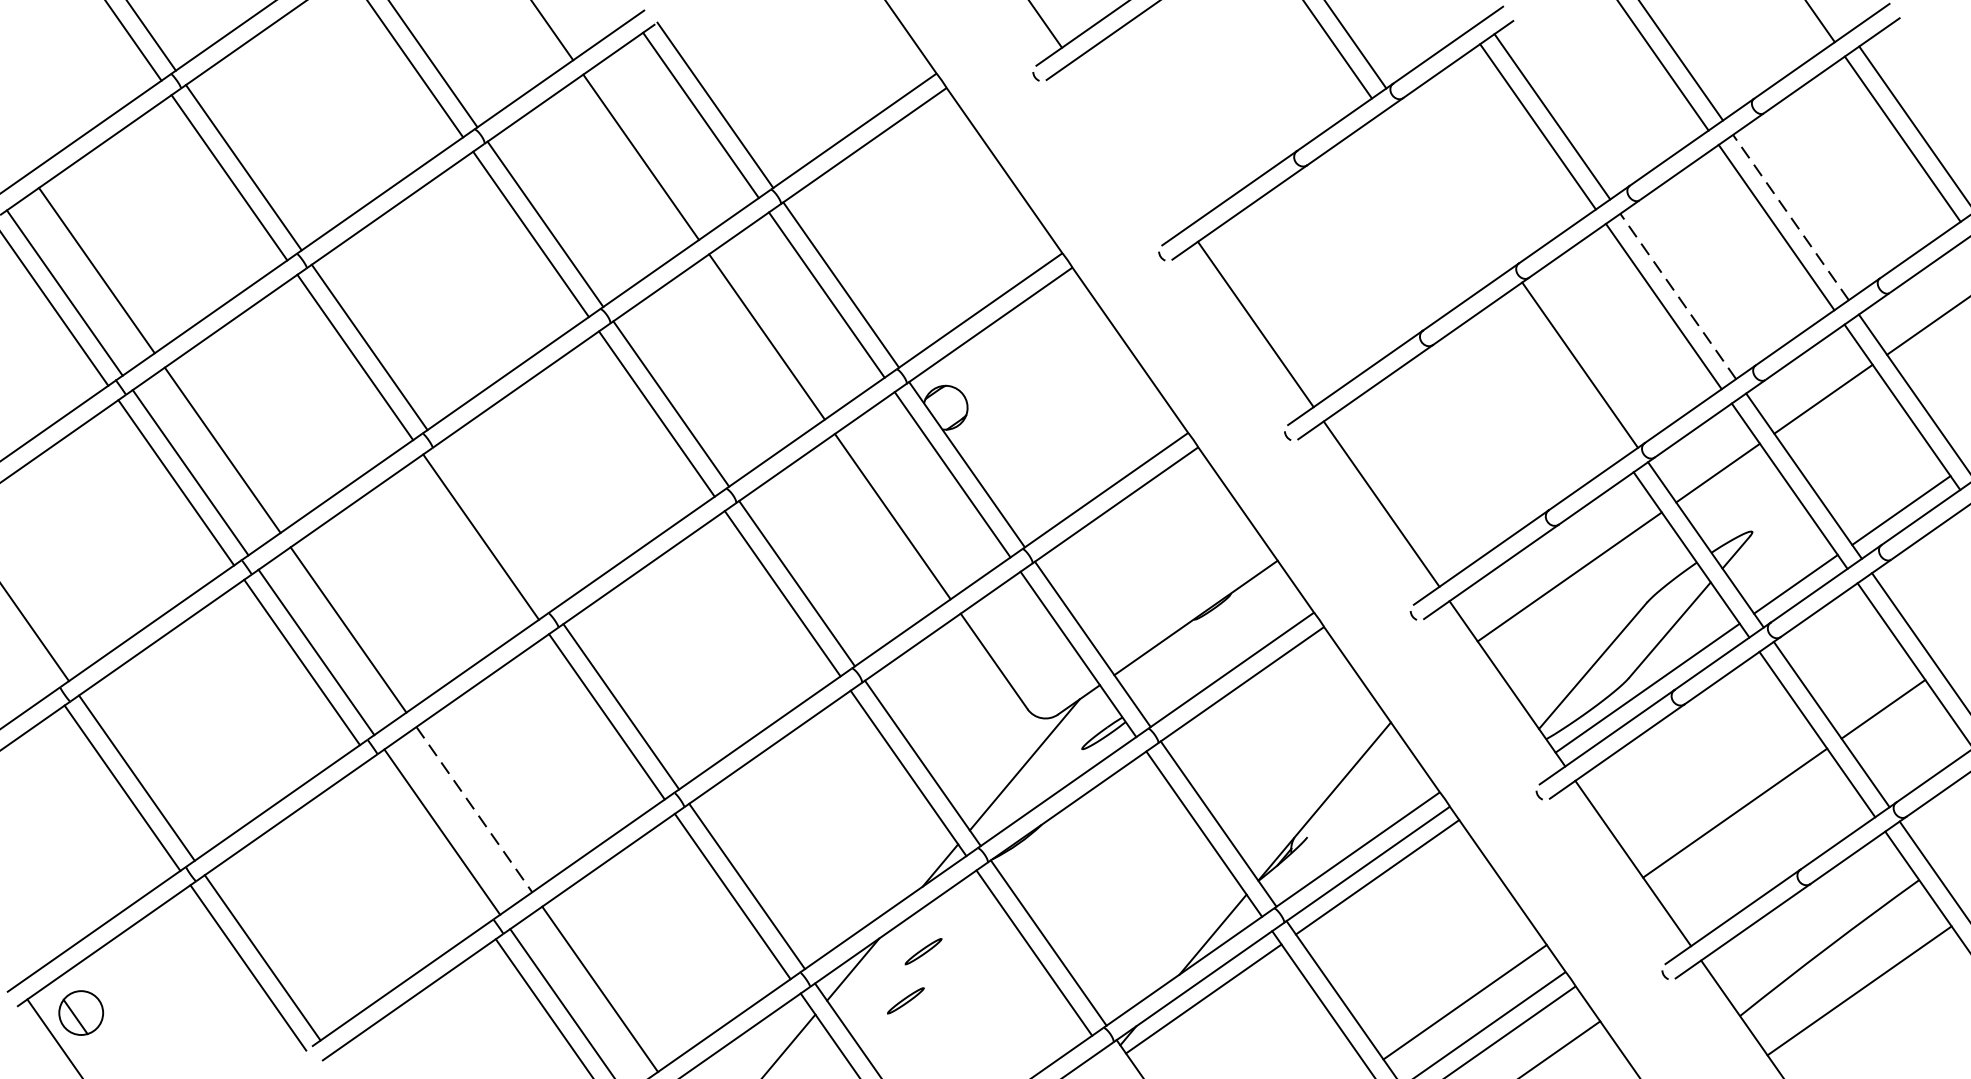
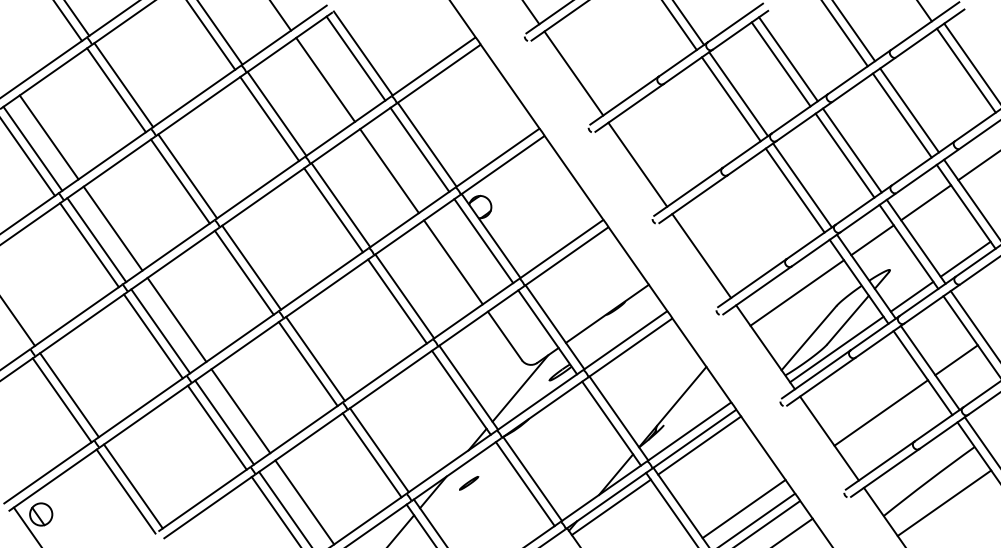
line: (1129, 144) -> (573, 73), added
line: (1454, 186) -> (738, 94), added
line: (1438, 195) -> (730, 99), added
line: (1790, 217) -> (909, 110), dashed -> solid
line: (1678, 296) -> (852, 150), dashed -> solid
line: (1564, 375) -> (794, 190), added
line: (495, 526) -> (251, 267), added
line: (475, 810) -> (241, 411), dashed -> solid
line: (426, 841) -> (216, 427), added
part: (906, 1001) -> (460, 508), removed

